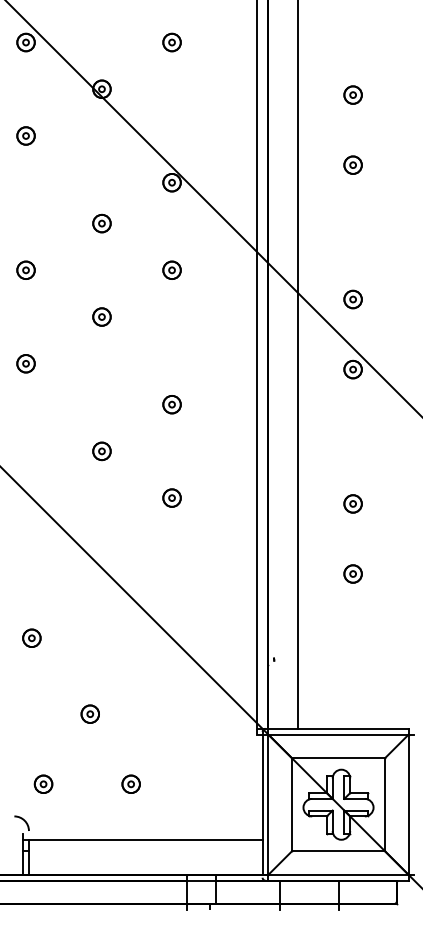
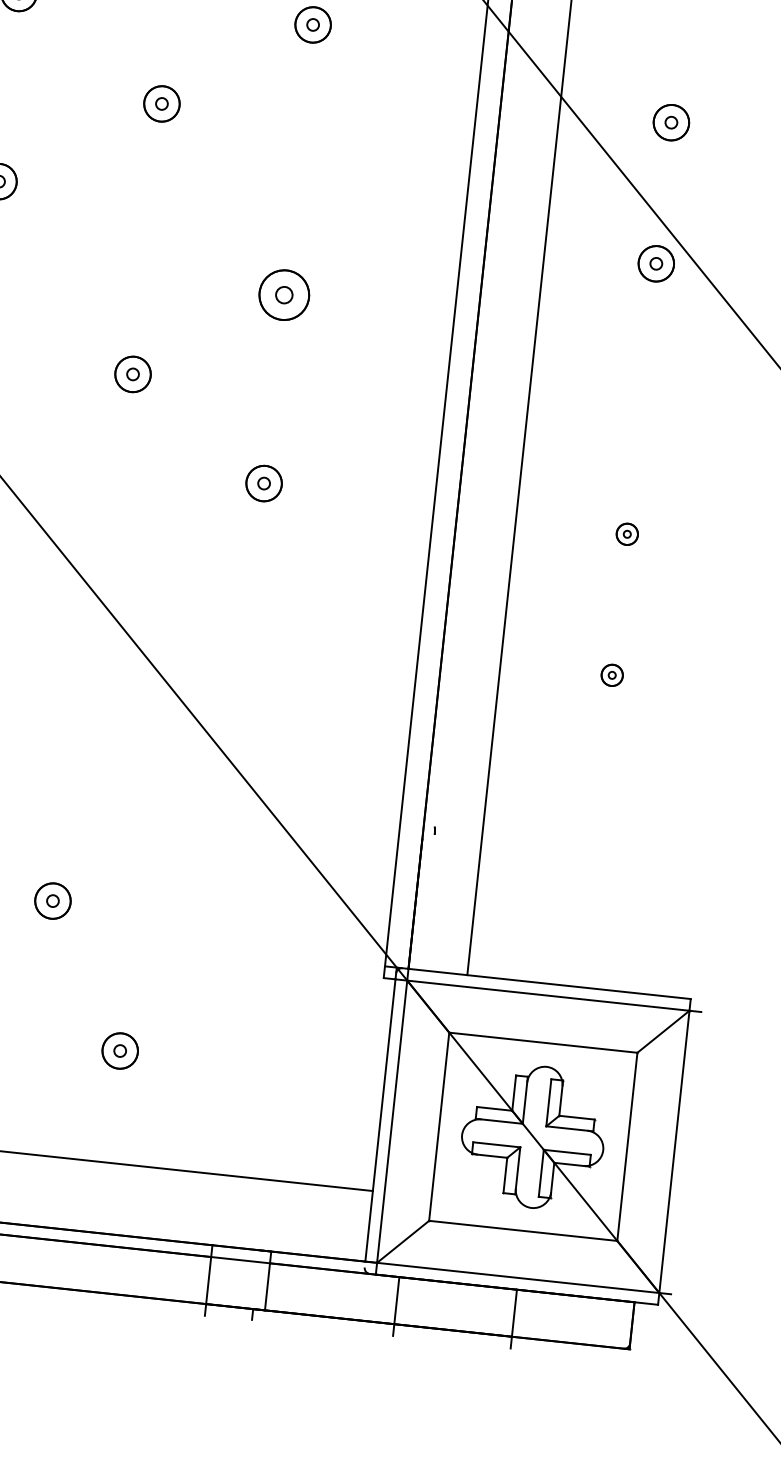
part: (171, 404) -> (283, 294), size x1.4
part: (352, 503) -> (626, 533), size x0.6
part: (352, 573) -> (611, 674), size x0.6

